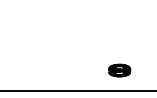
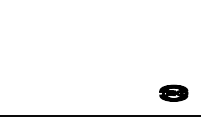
part: (119, 70) -> (173, 93), moved

